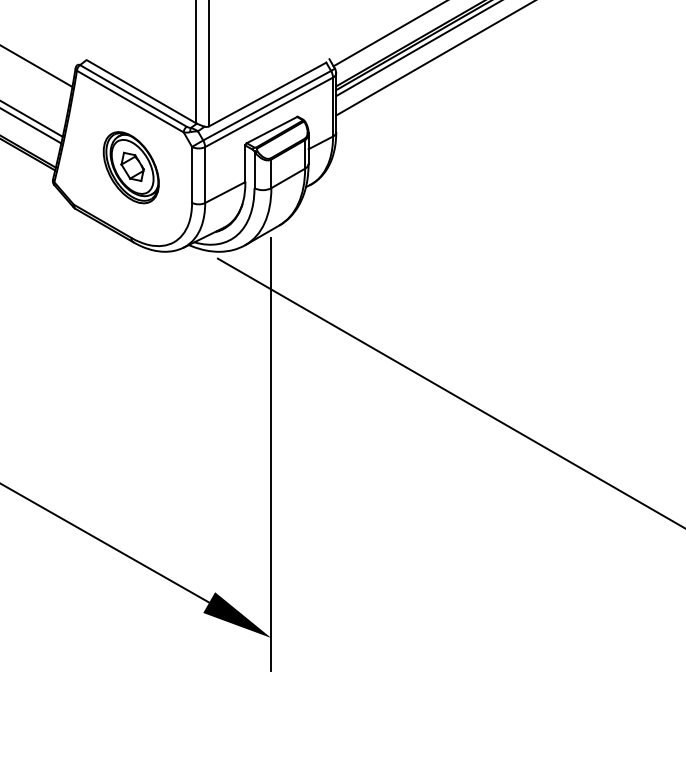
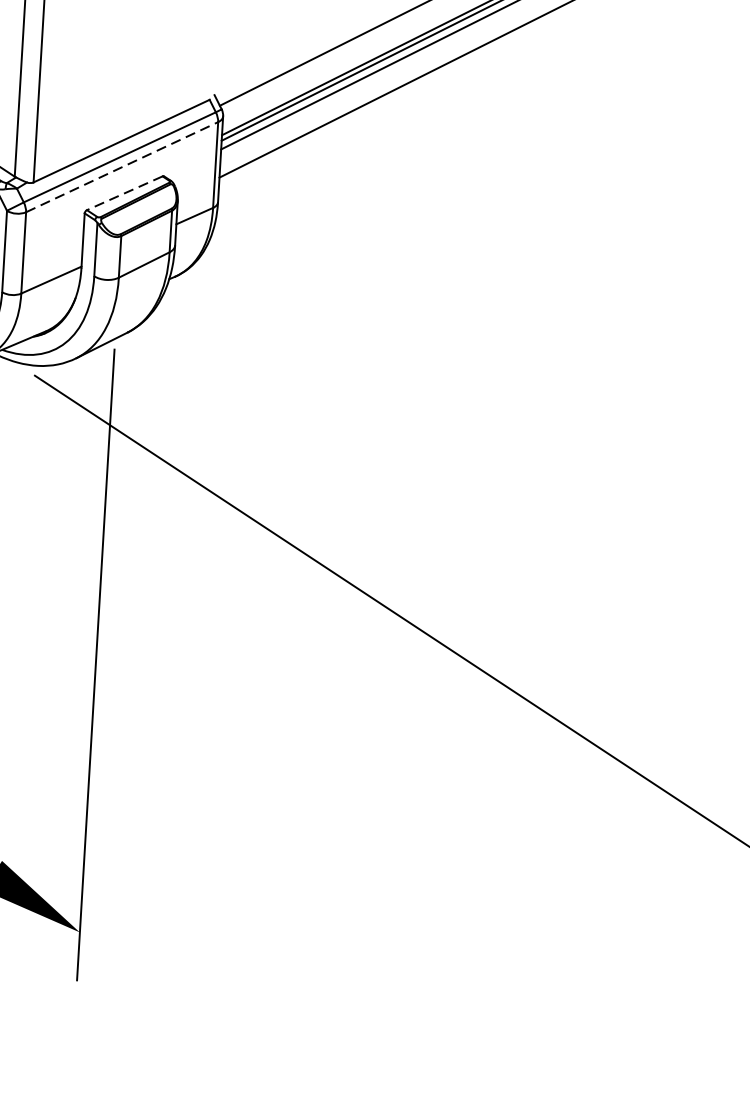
line: (269, 112) -> (122, 167), solid -> dashed
line: (271, 130) -> (124, 193), solid -> dashed

